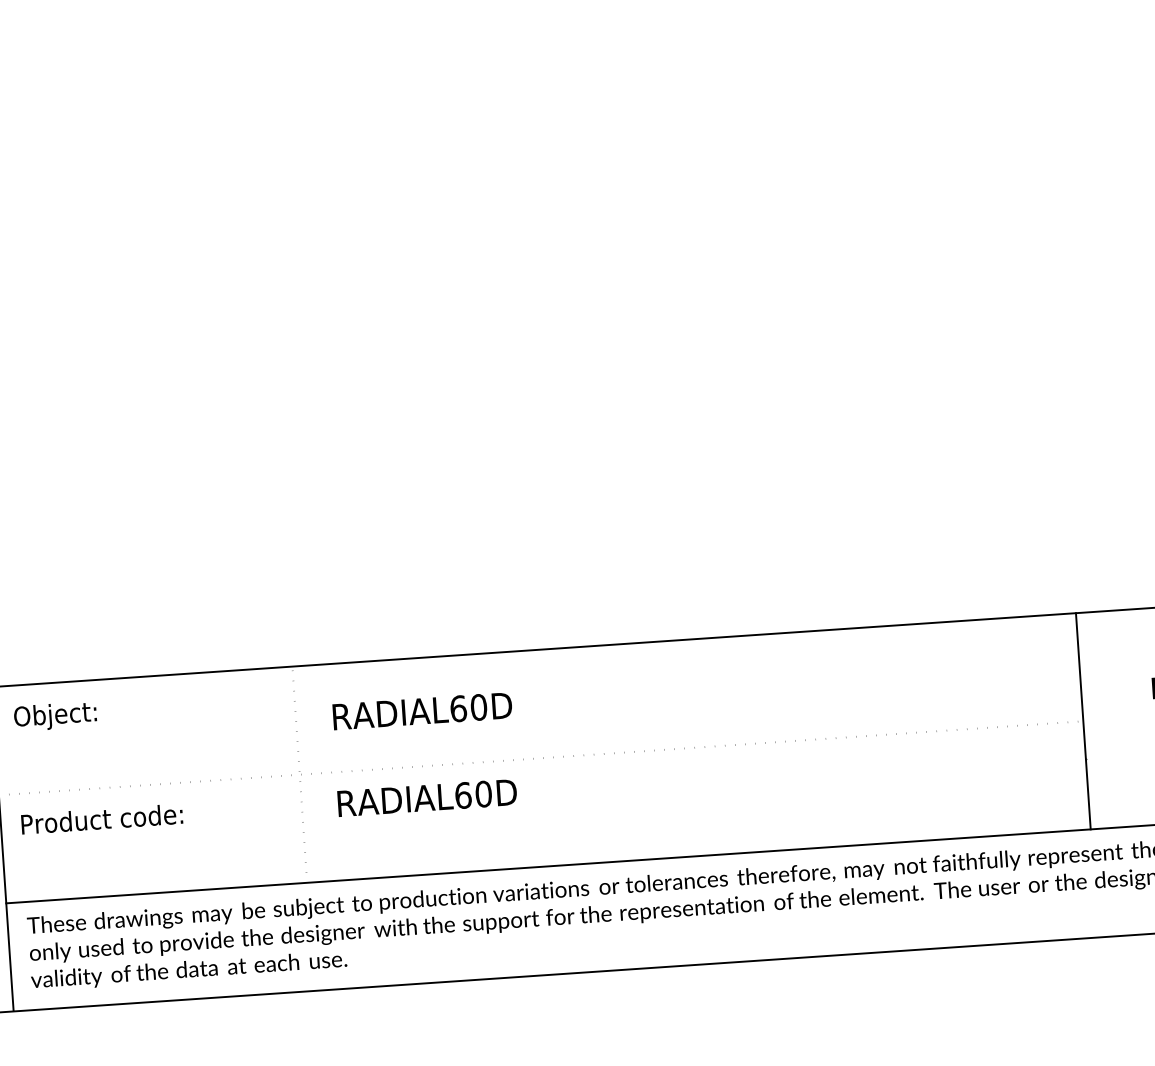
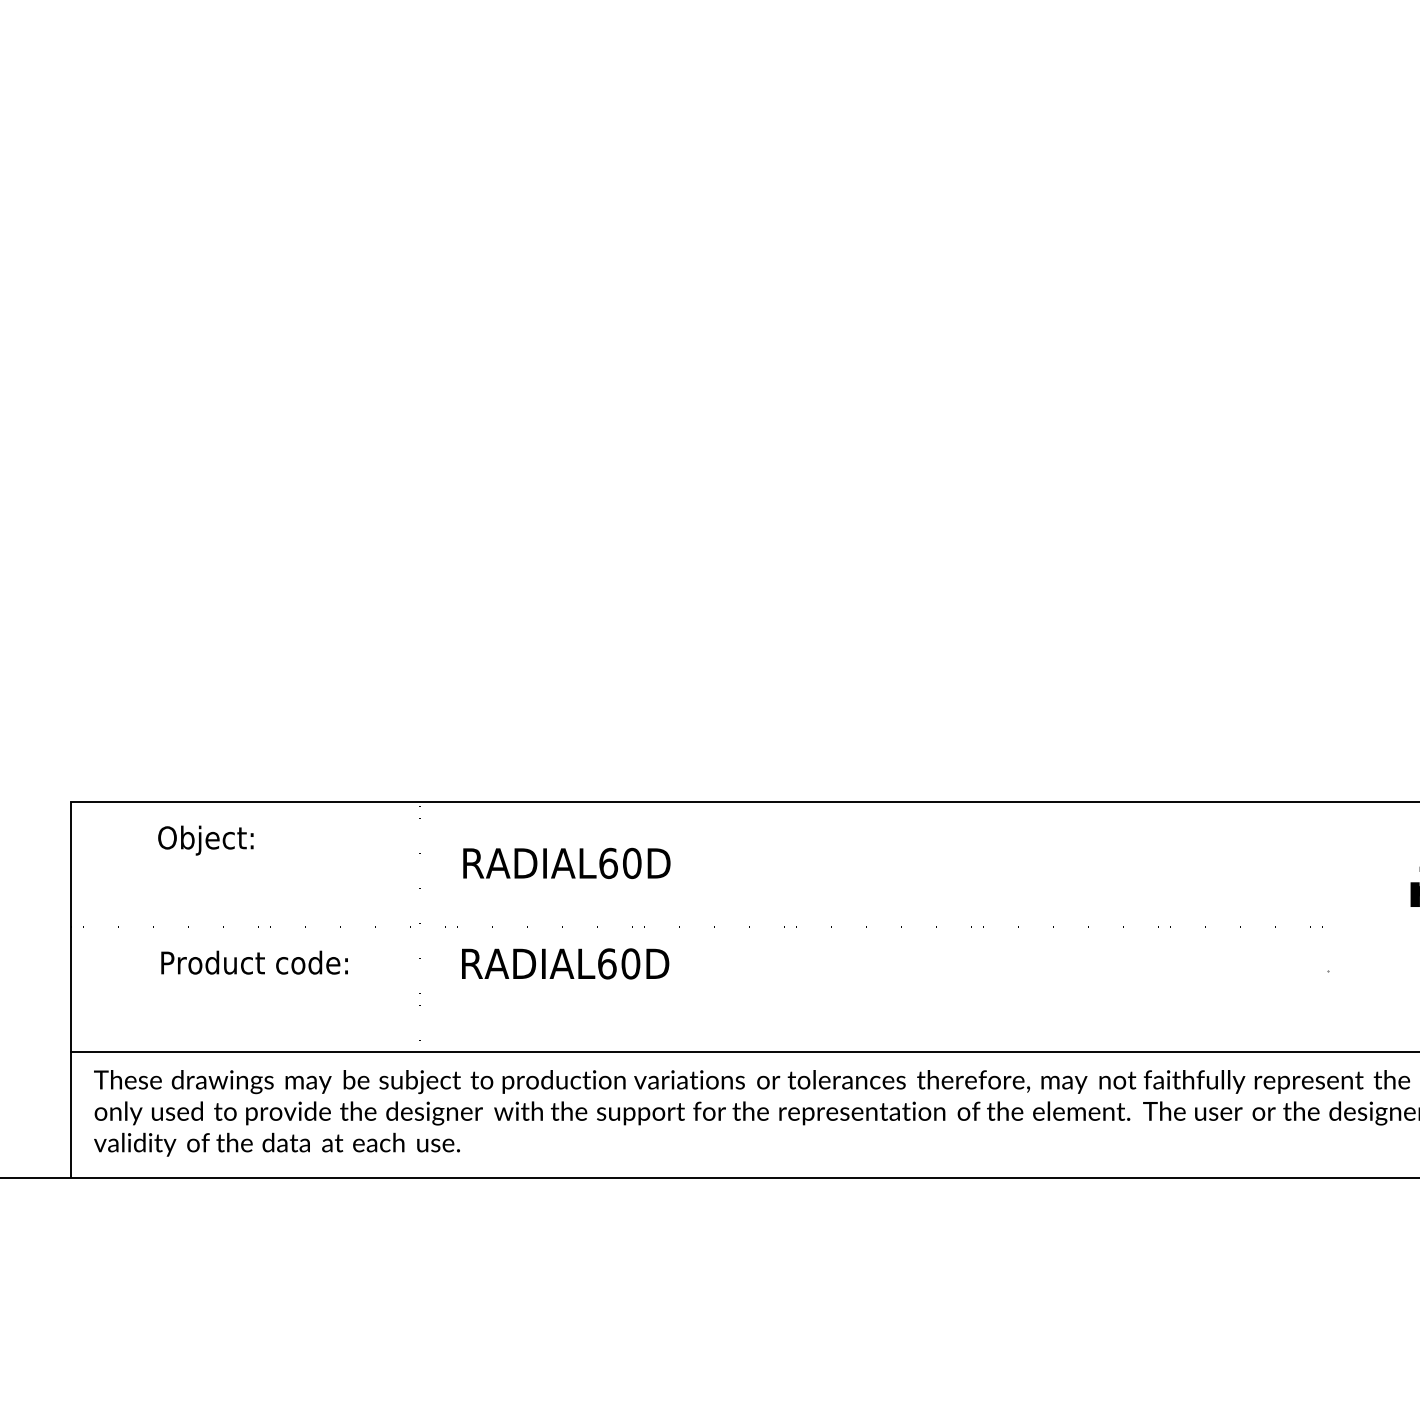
text: (55, 716) -> (205, 840), moved
line: (1083, 720) -> (1328, 926), removed
text: (101, 818) -> (254, 962), moved

